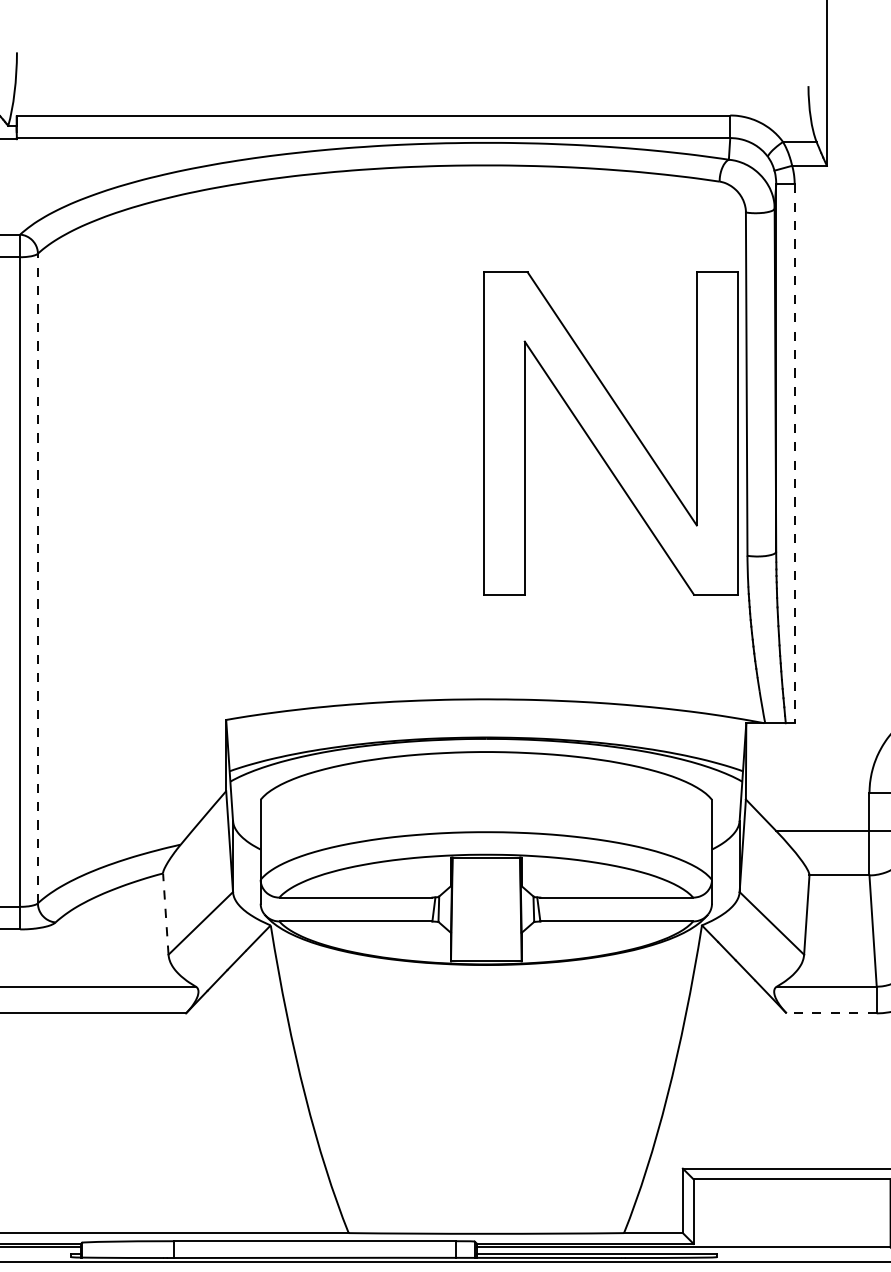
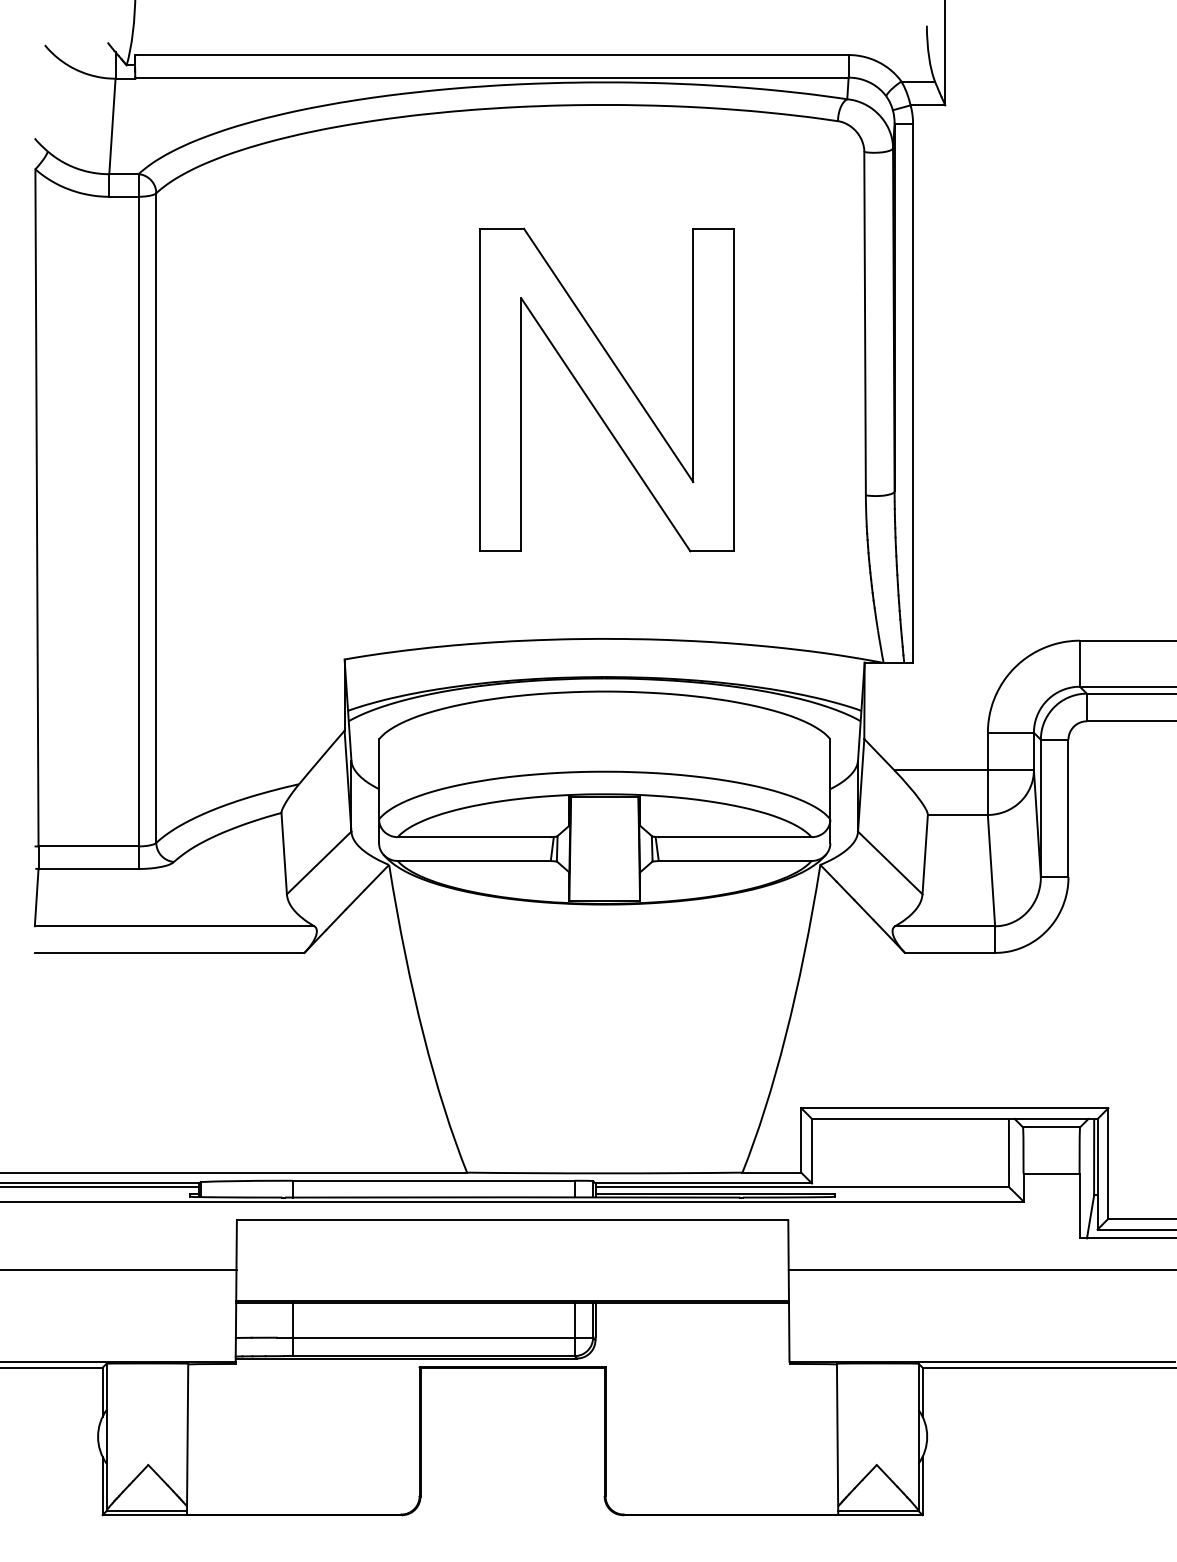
part: (610, 432) -> (606, 389), moved
line: (795, 453) -> (913, 393), dashed -> solid
line: (38, 578) -> (156, 518), dashed -> solid
line: (166, 913) -> (284, 853), dashed -> solid
line: (831, 1012) -> (949, 952), dashed -> solid

